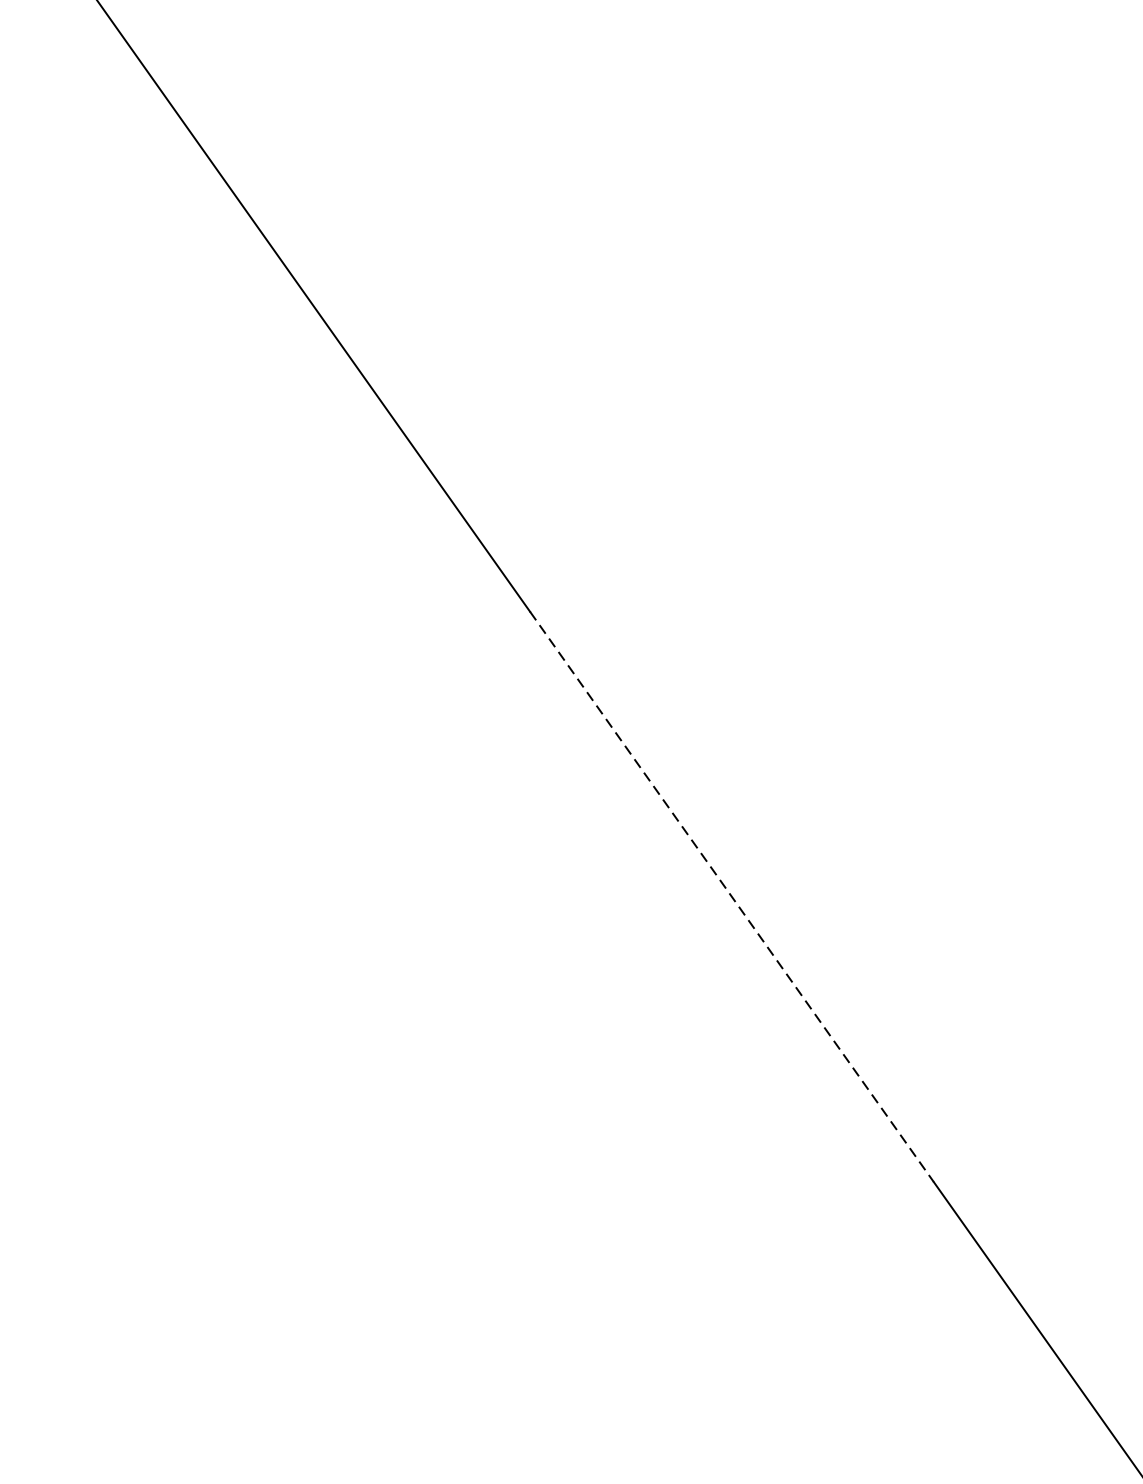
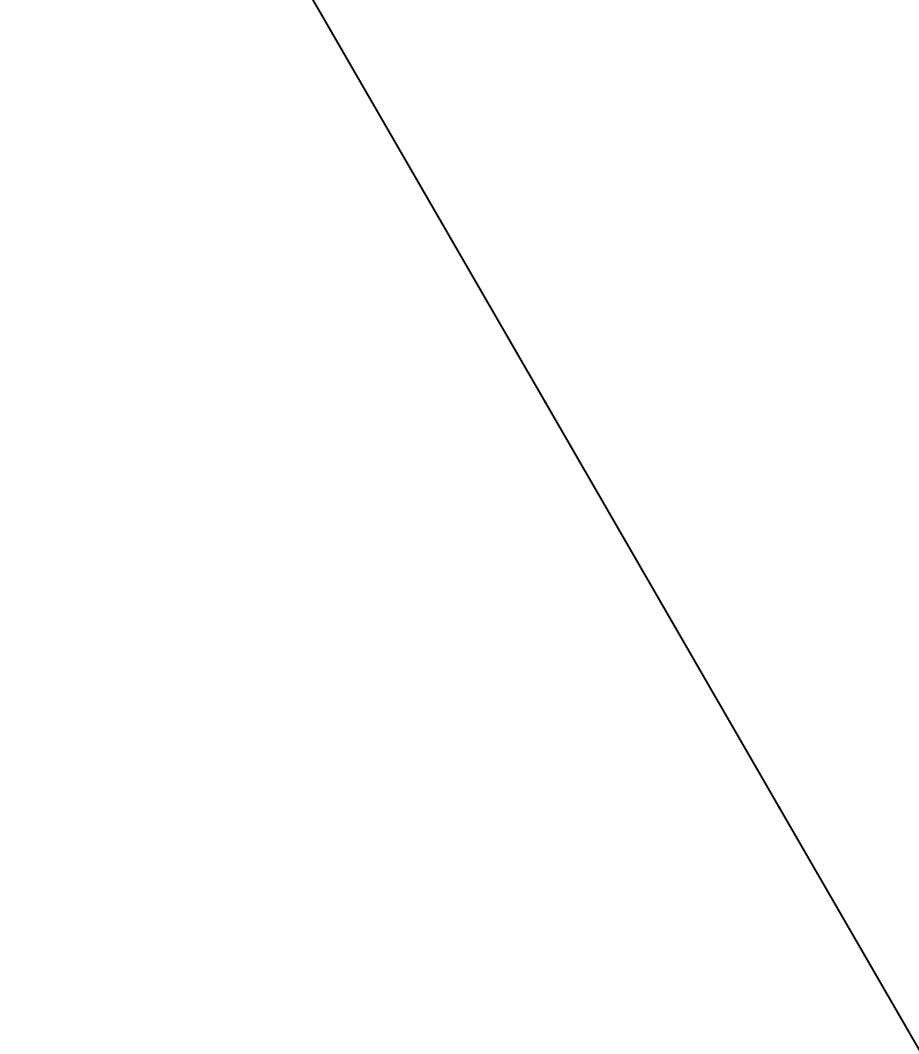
line: (732, 897) -> (662, 605), dashed -> solid

